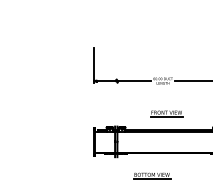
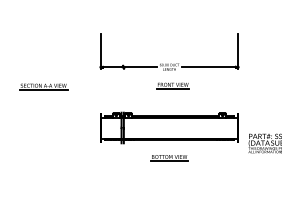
part: (37, 100) -> (43, 86), added
part: (166, 113) -> (172, 85), moved
part: (152, 176) -> (169, 158), moved

